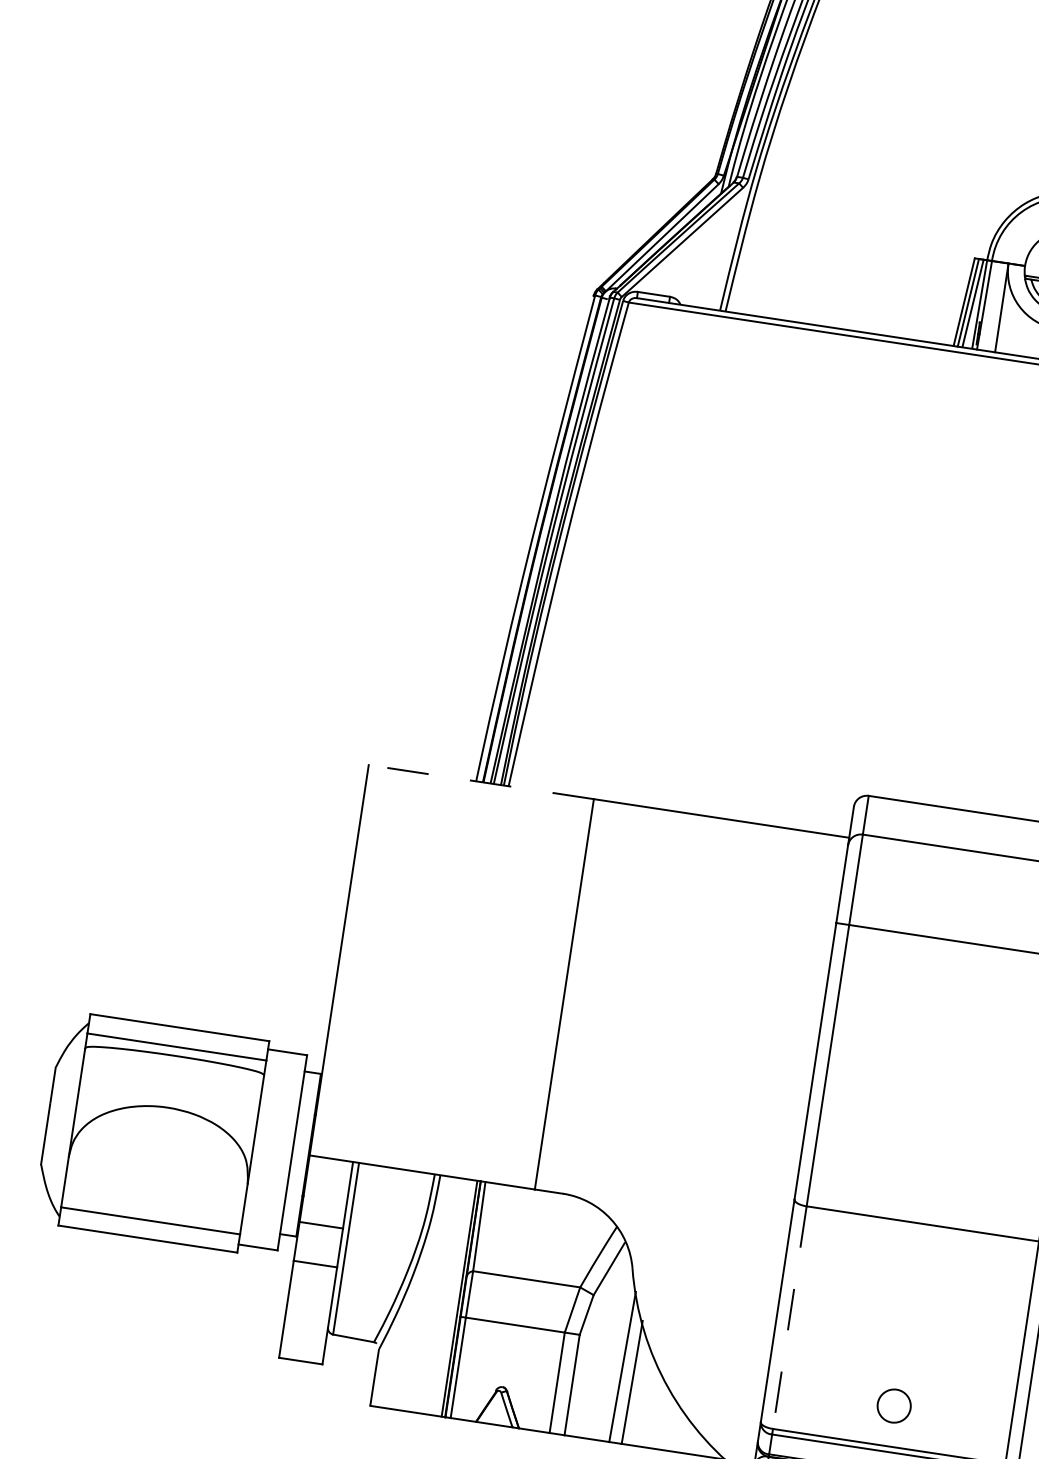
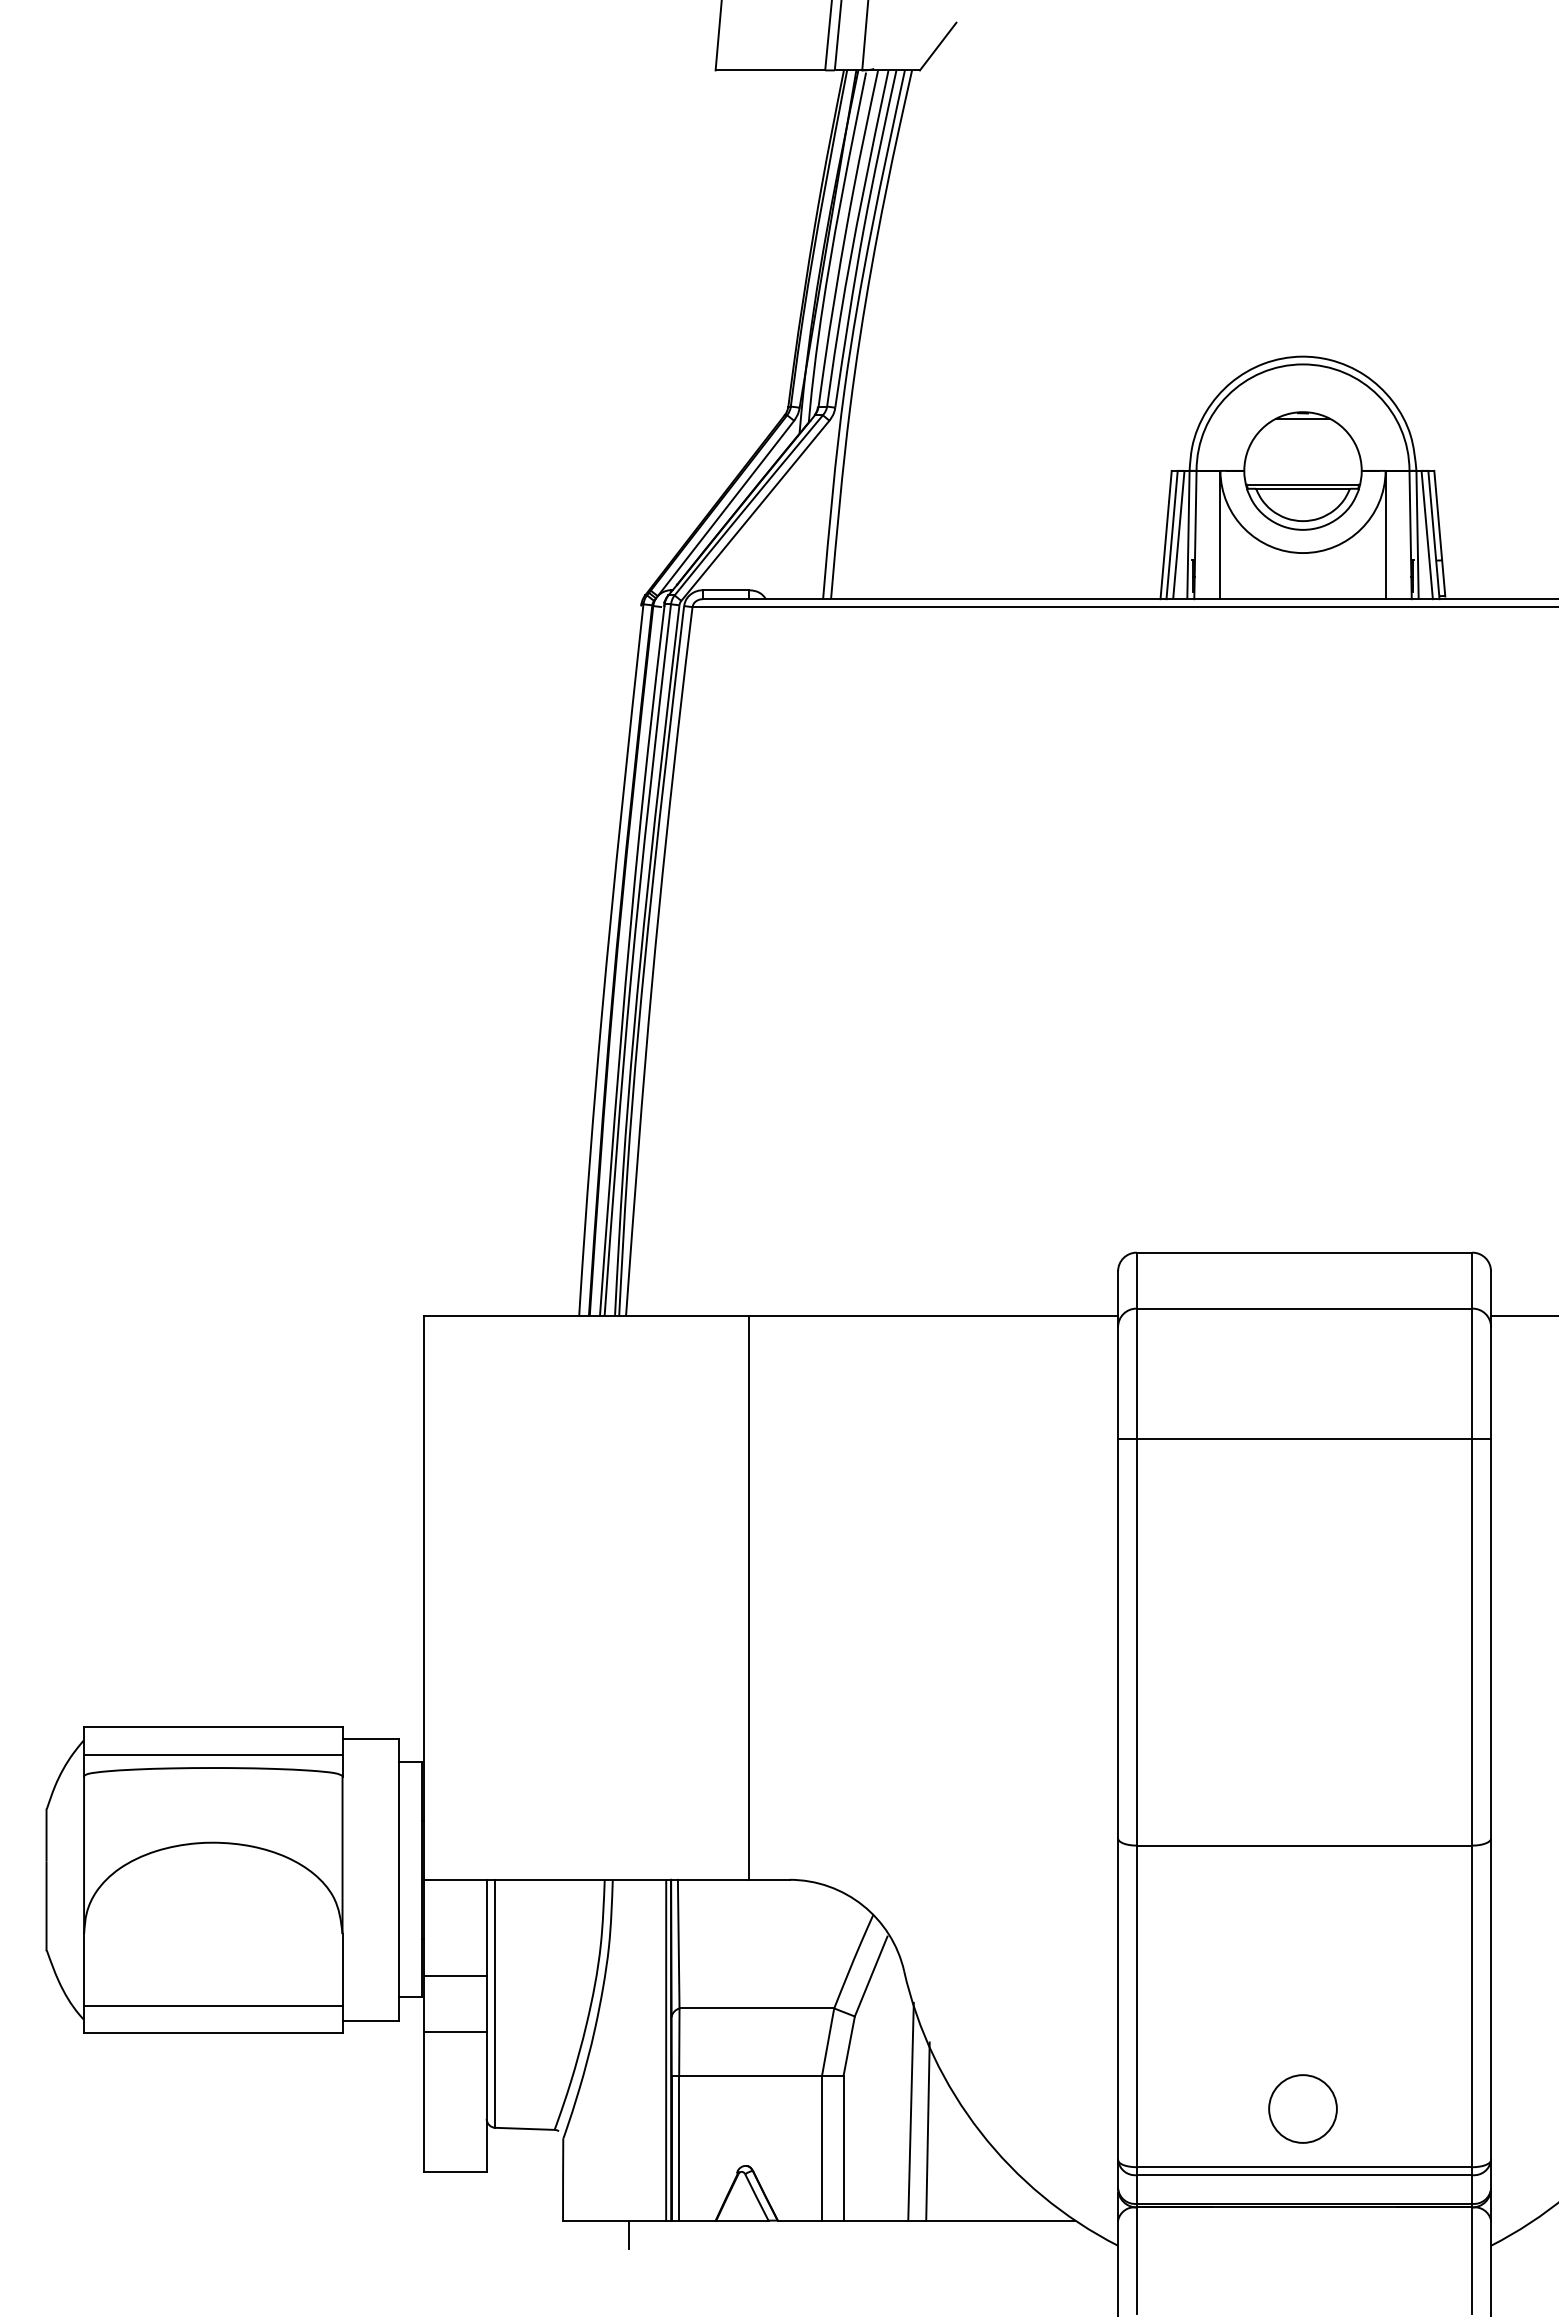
line: (481, 781) -> (586, 1315), dashed -> solid
line: (789, 1317) -> (1136, 2006), dashed -> solid
circle: (893, 1405) -> (1302, 2108), size x1.43
line: (414, 1422) -> (629, 2234), added

